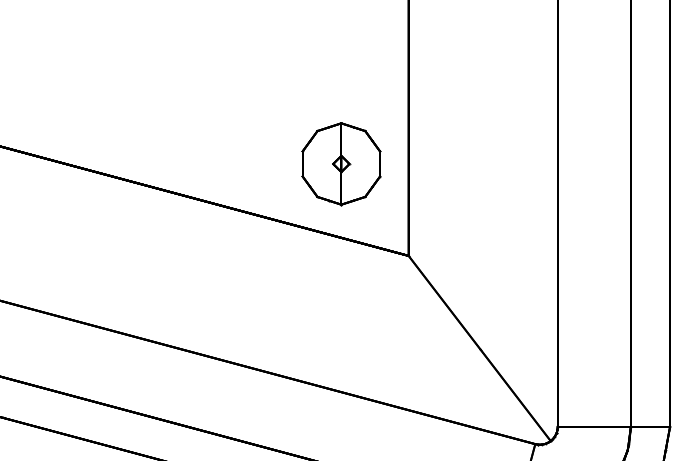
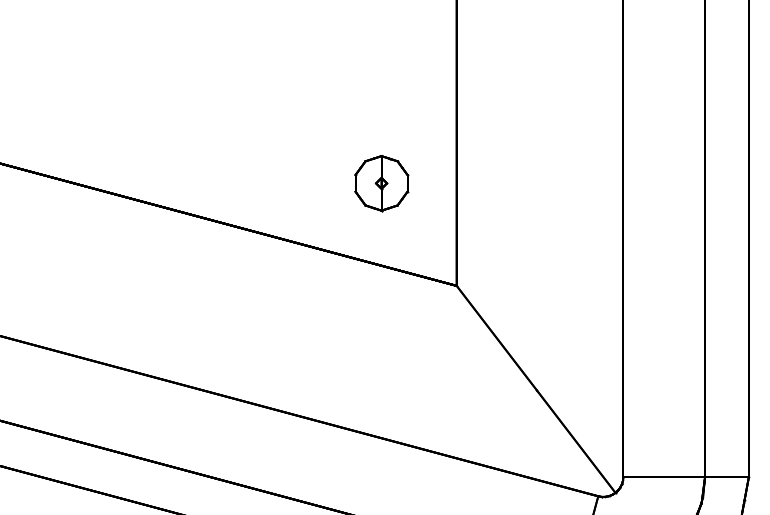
part: (341, 164) -> (381, 183), size x0.6

